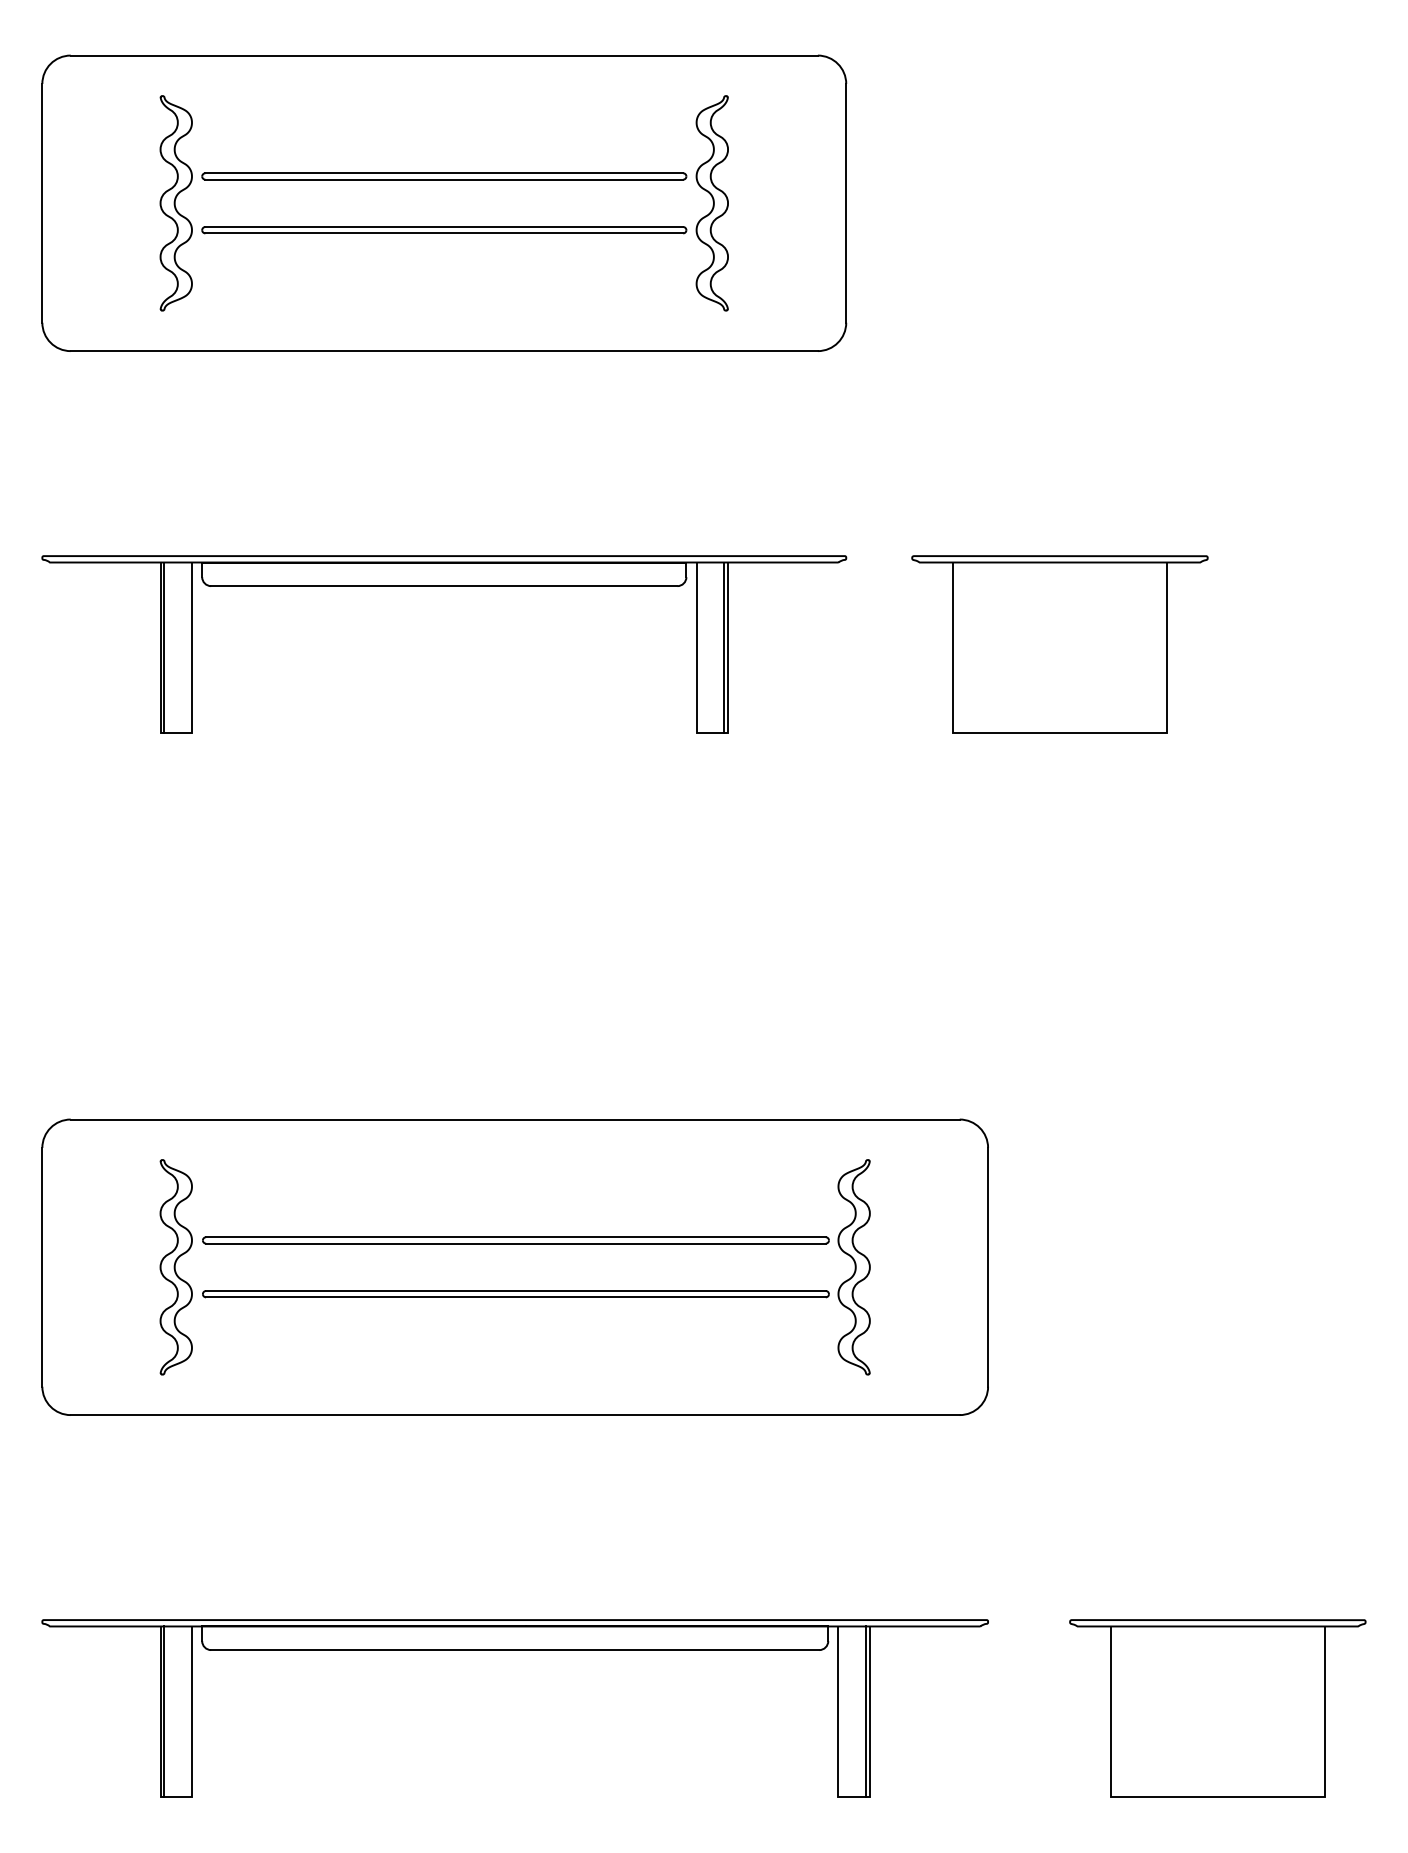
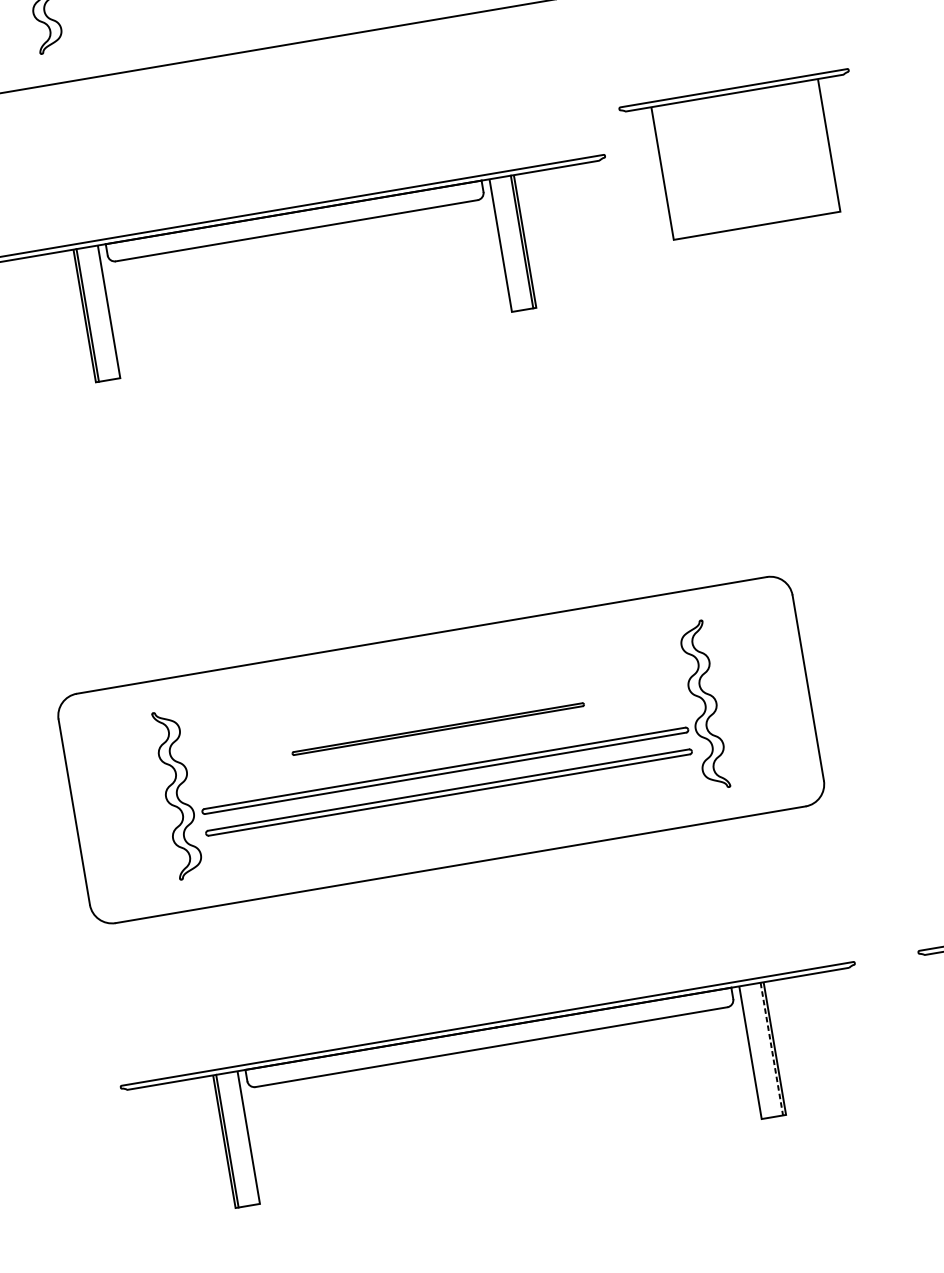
part: (1059, 644) -> (745, 156), moved
part: (515, 1240) -> (437, 729), size x0.6
part: (515, 1322) -> (448, 792), added
line: (865, 1712) -> (771, 1049), solid -> dashed

